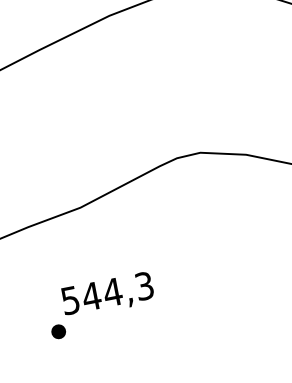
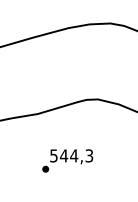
text: (100, 304) -> (67, 160), moved

